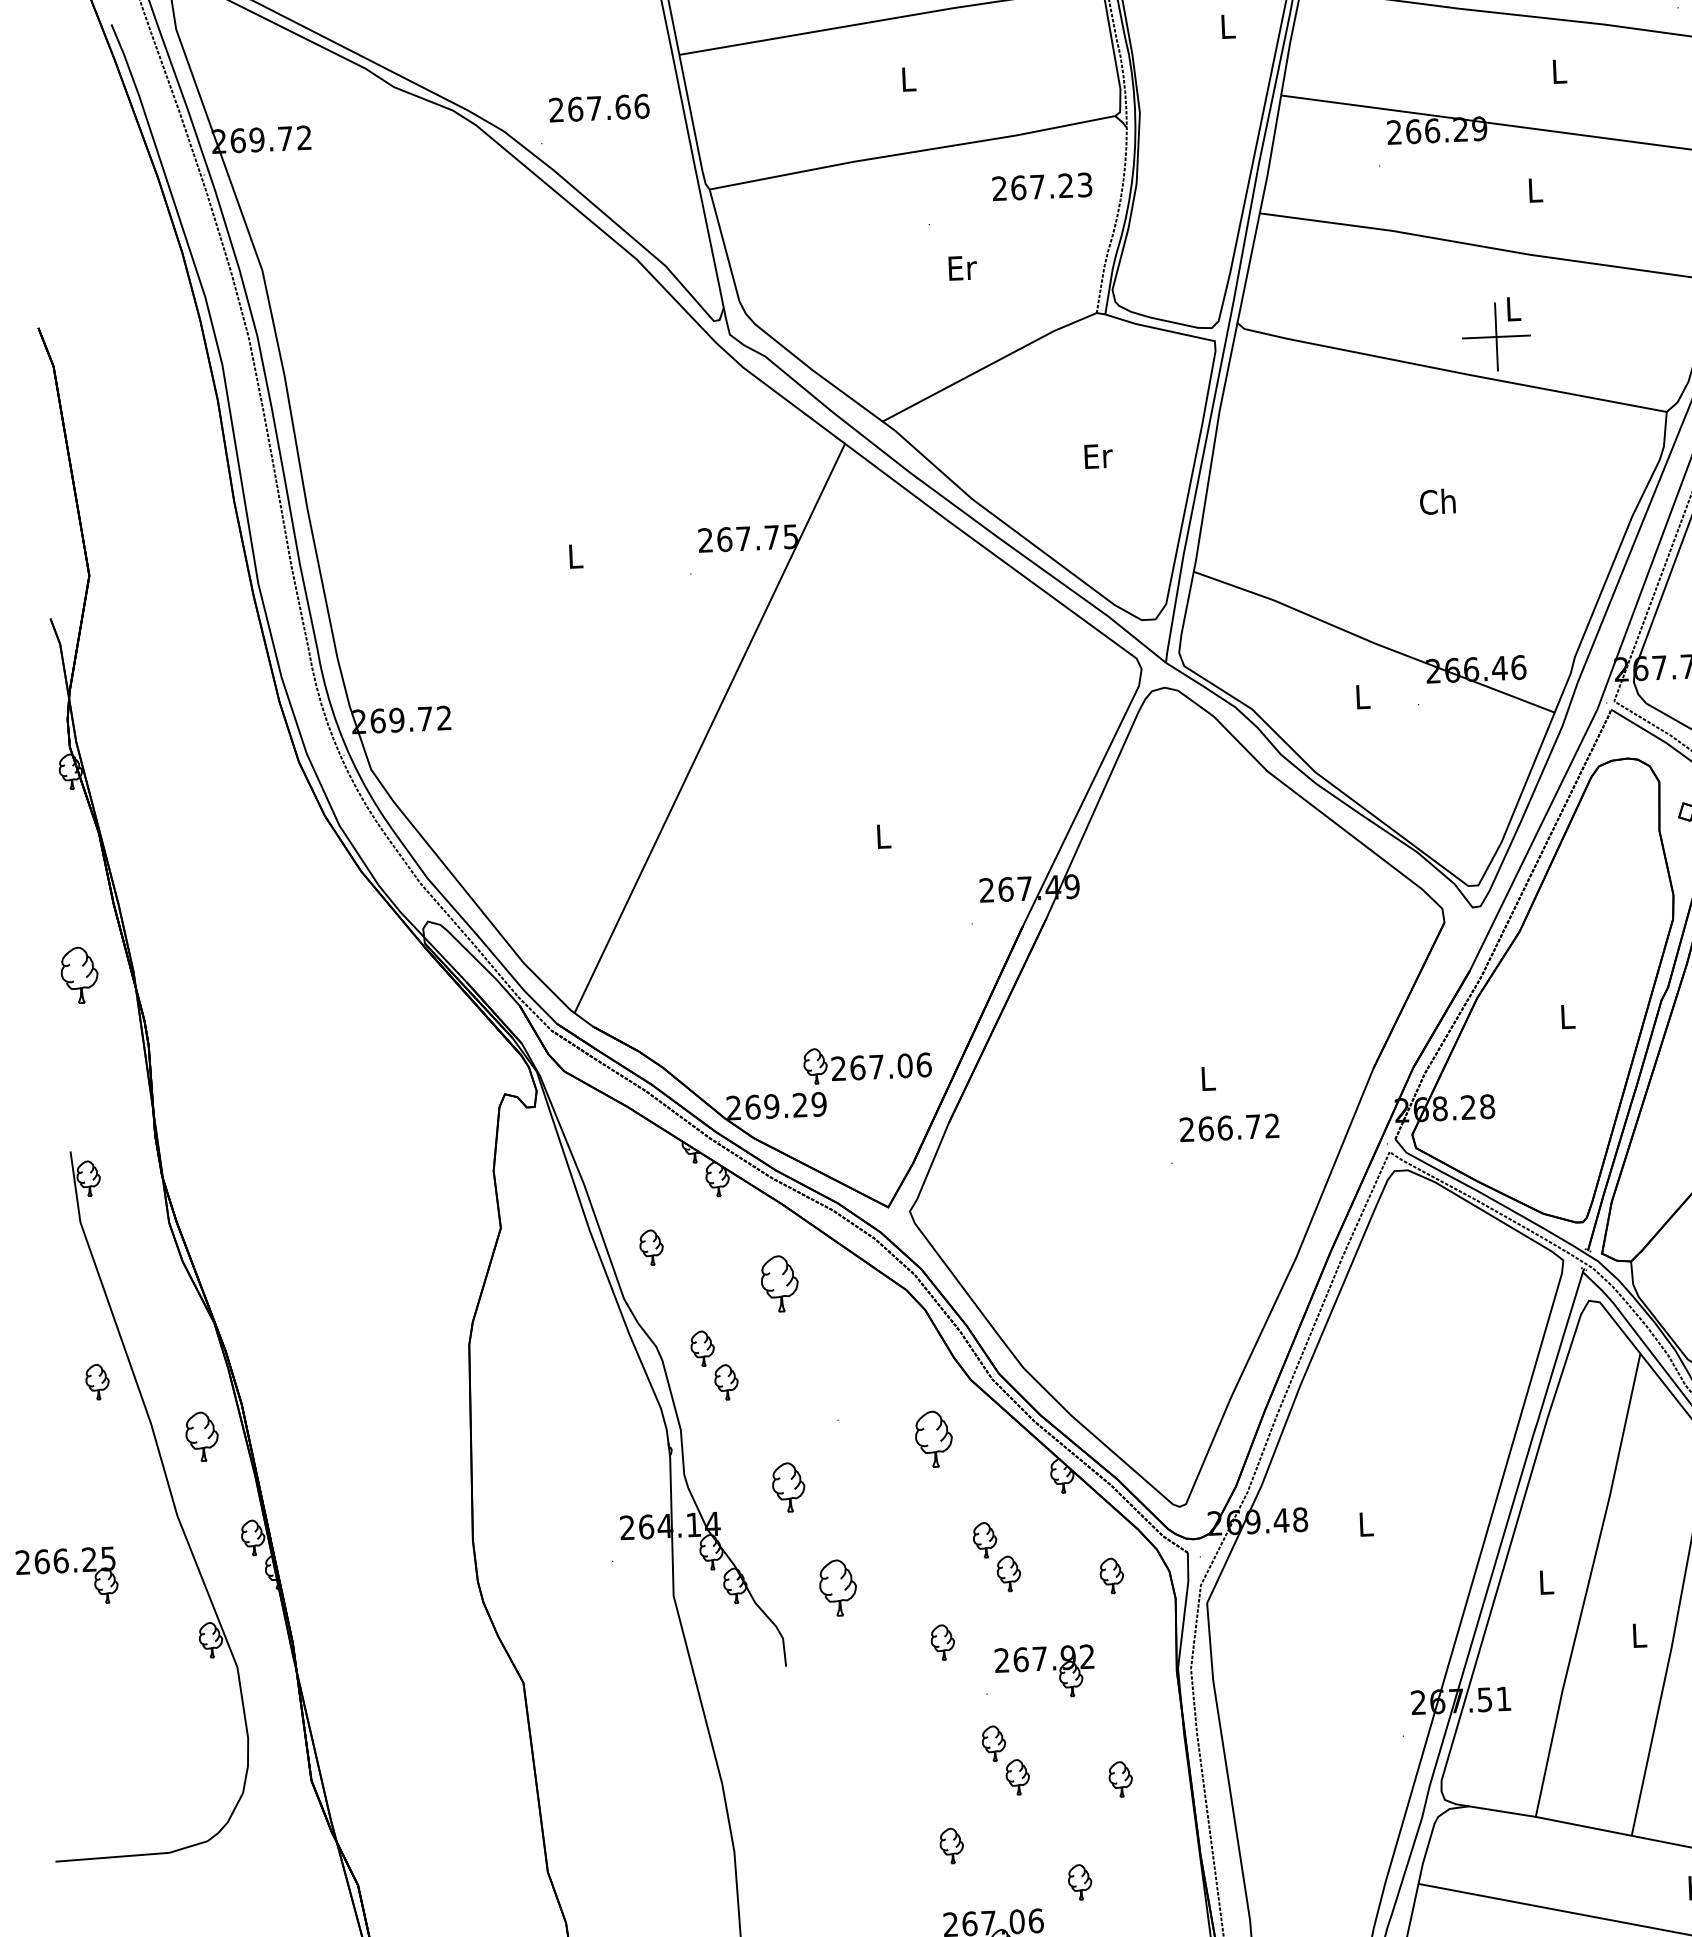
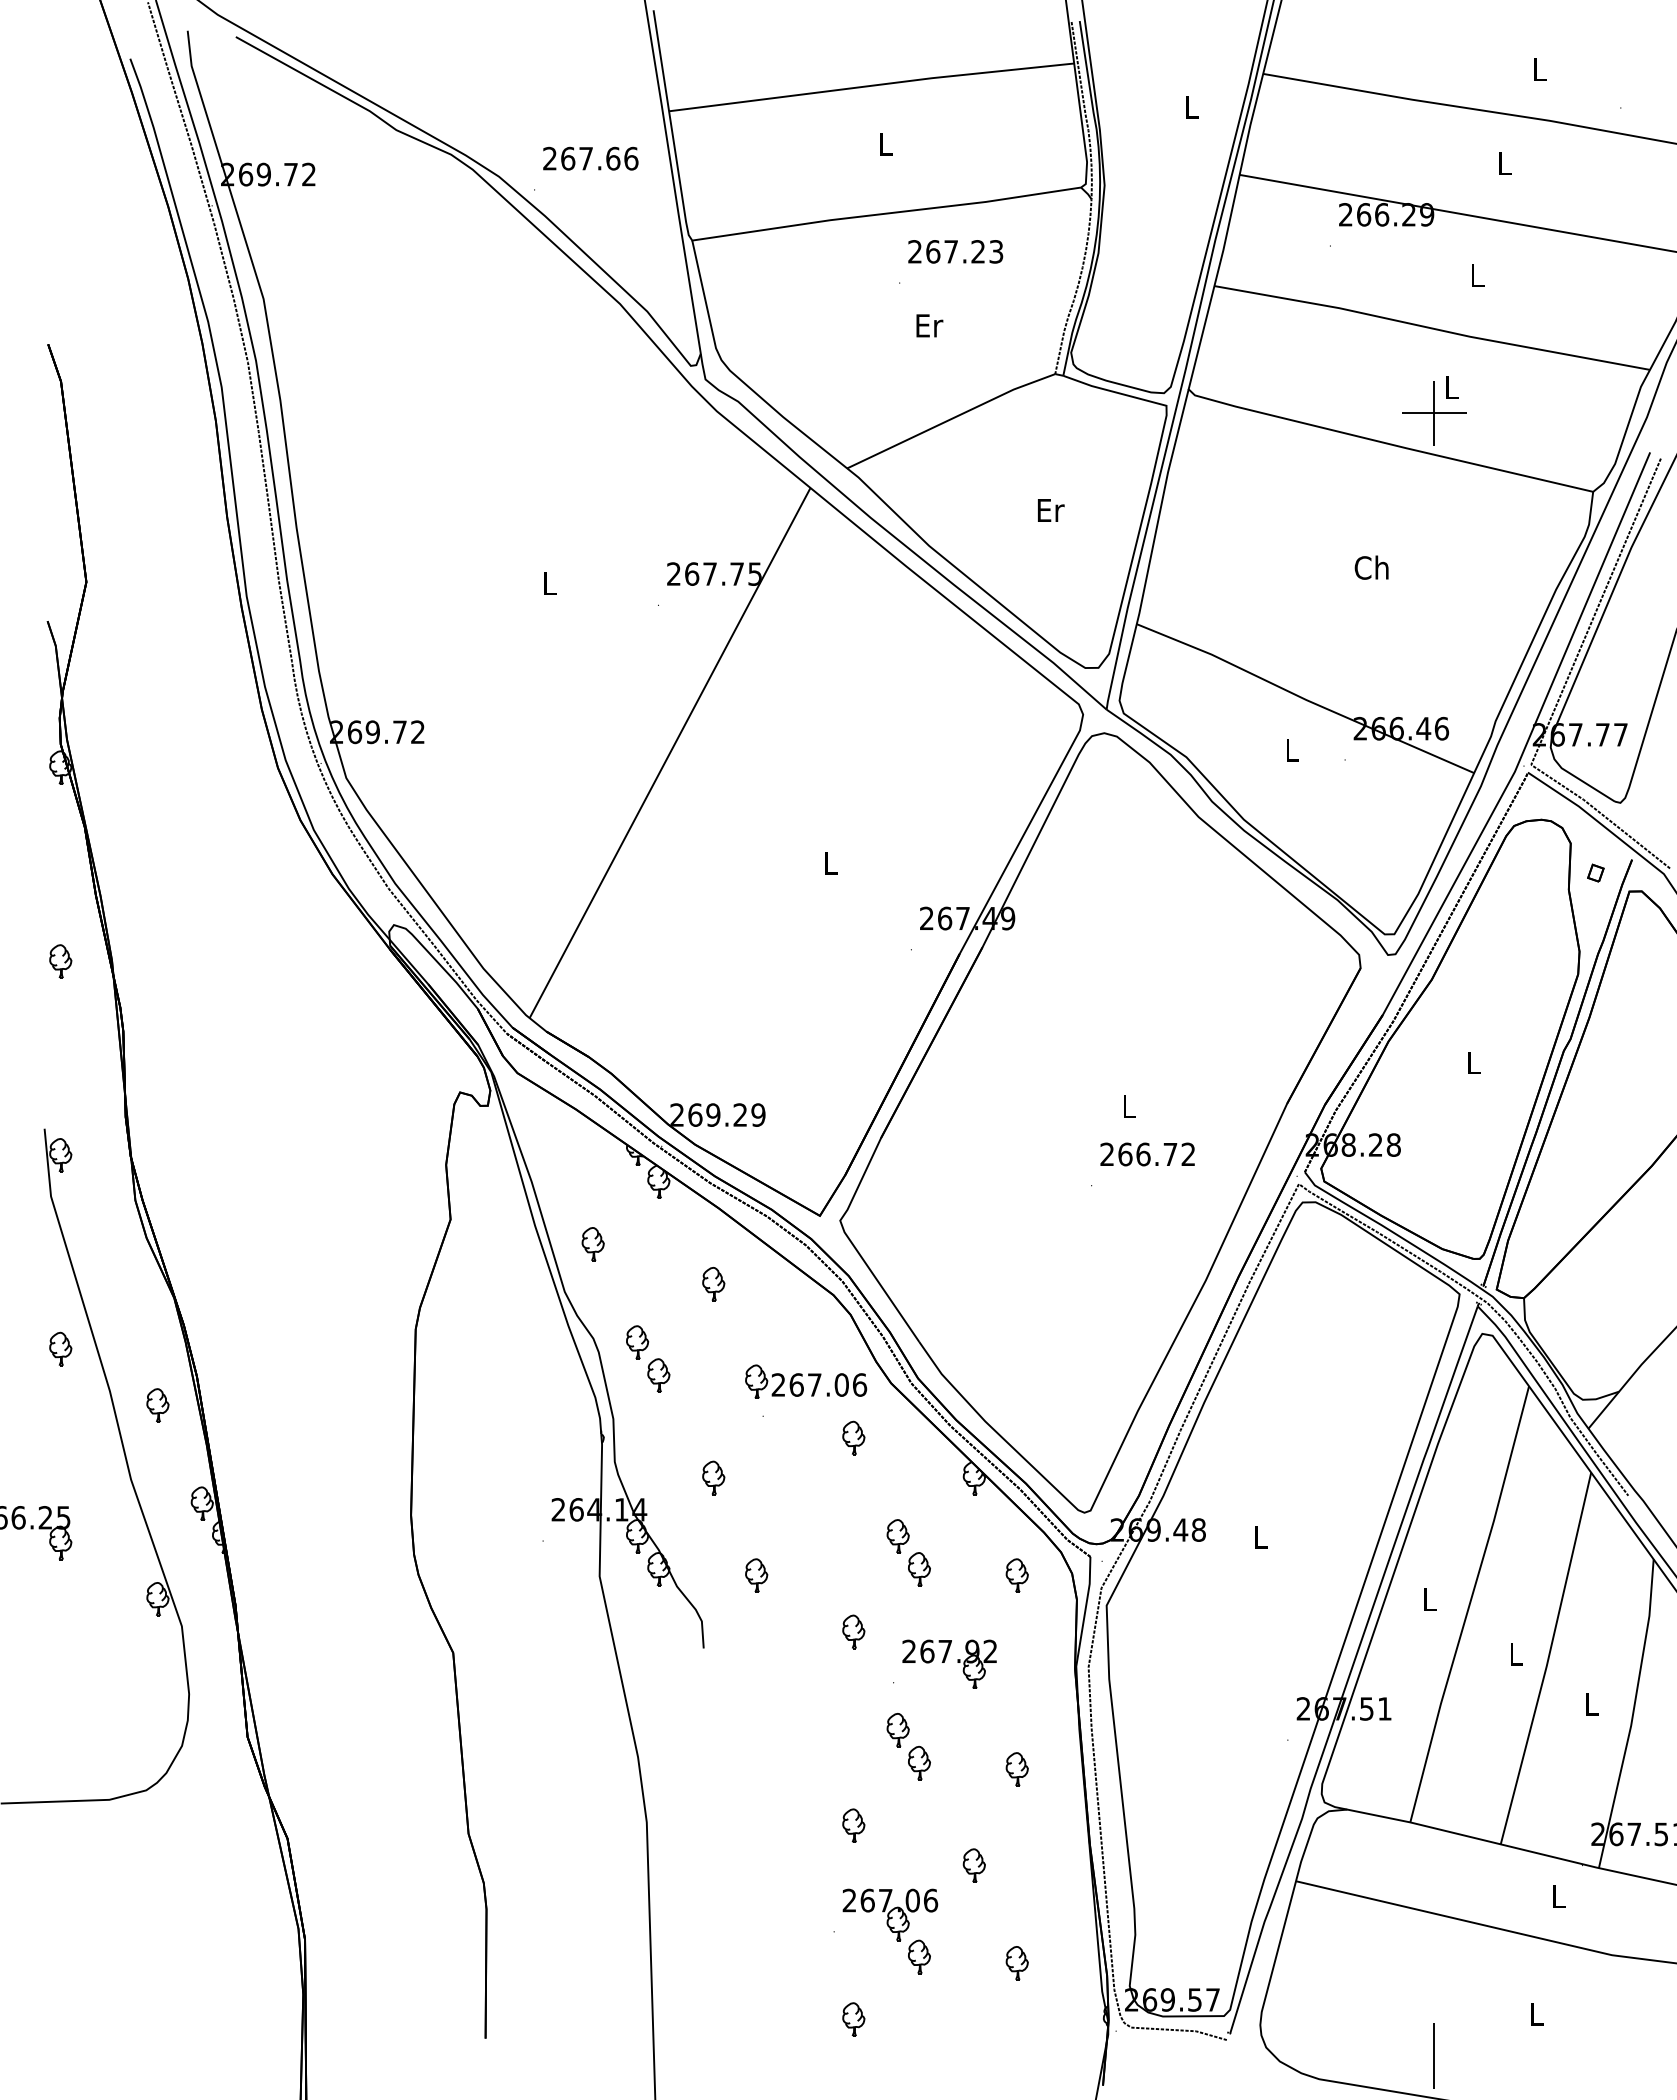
text: (1042, 186) -> (955, 251), moved
part: (79, 975) -> (60, 961), size x0.62
part: (867, 1063) -> (806, 1381), moved
part: (779, 1284) -> (713, 1284), size x0.62
part: (201, 1436) -> (157, 1405), size x0.71
part: (933, 1438) -> (853, 1437), size x0.62
part: (788, 1486) -> (713, 1477), size x0.71
part: (838, 1587) -> (756, 1575), size x0.62

